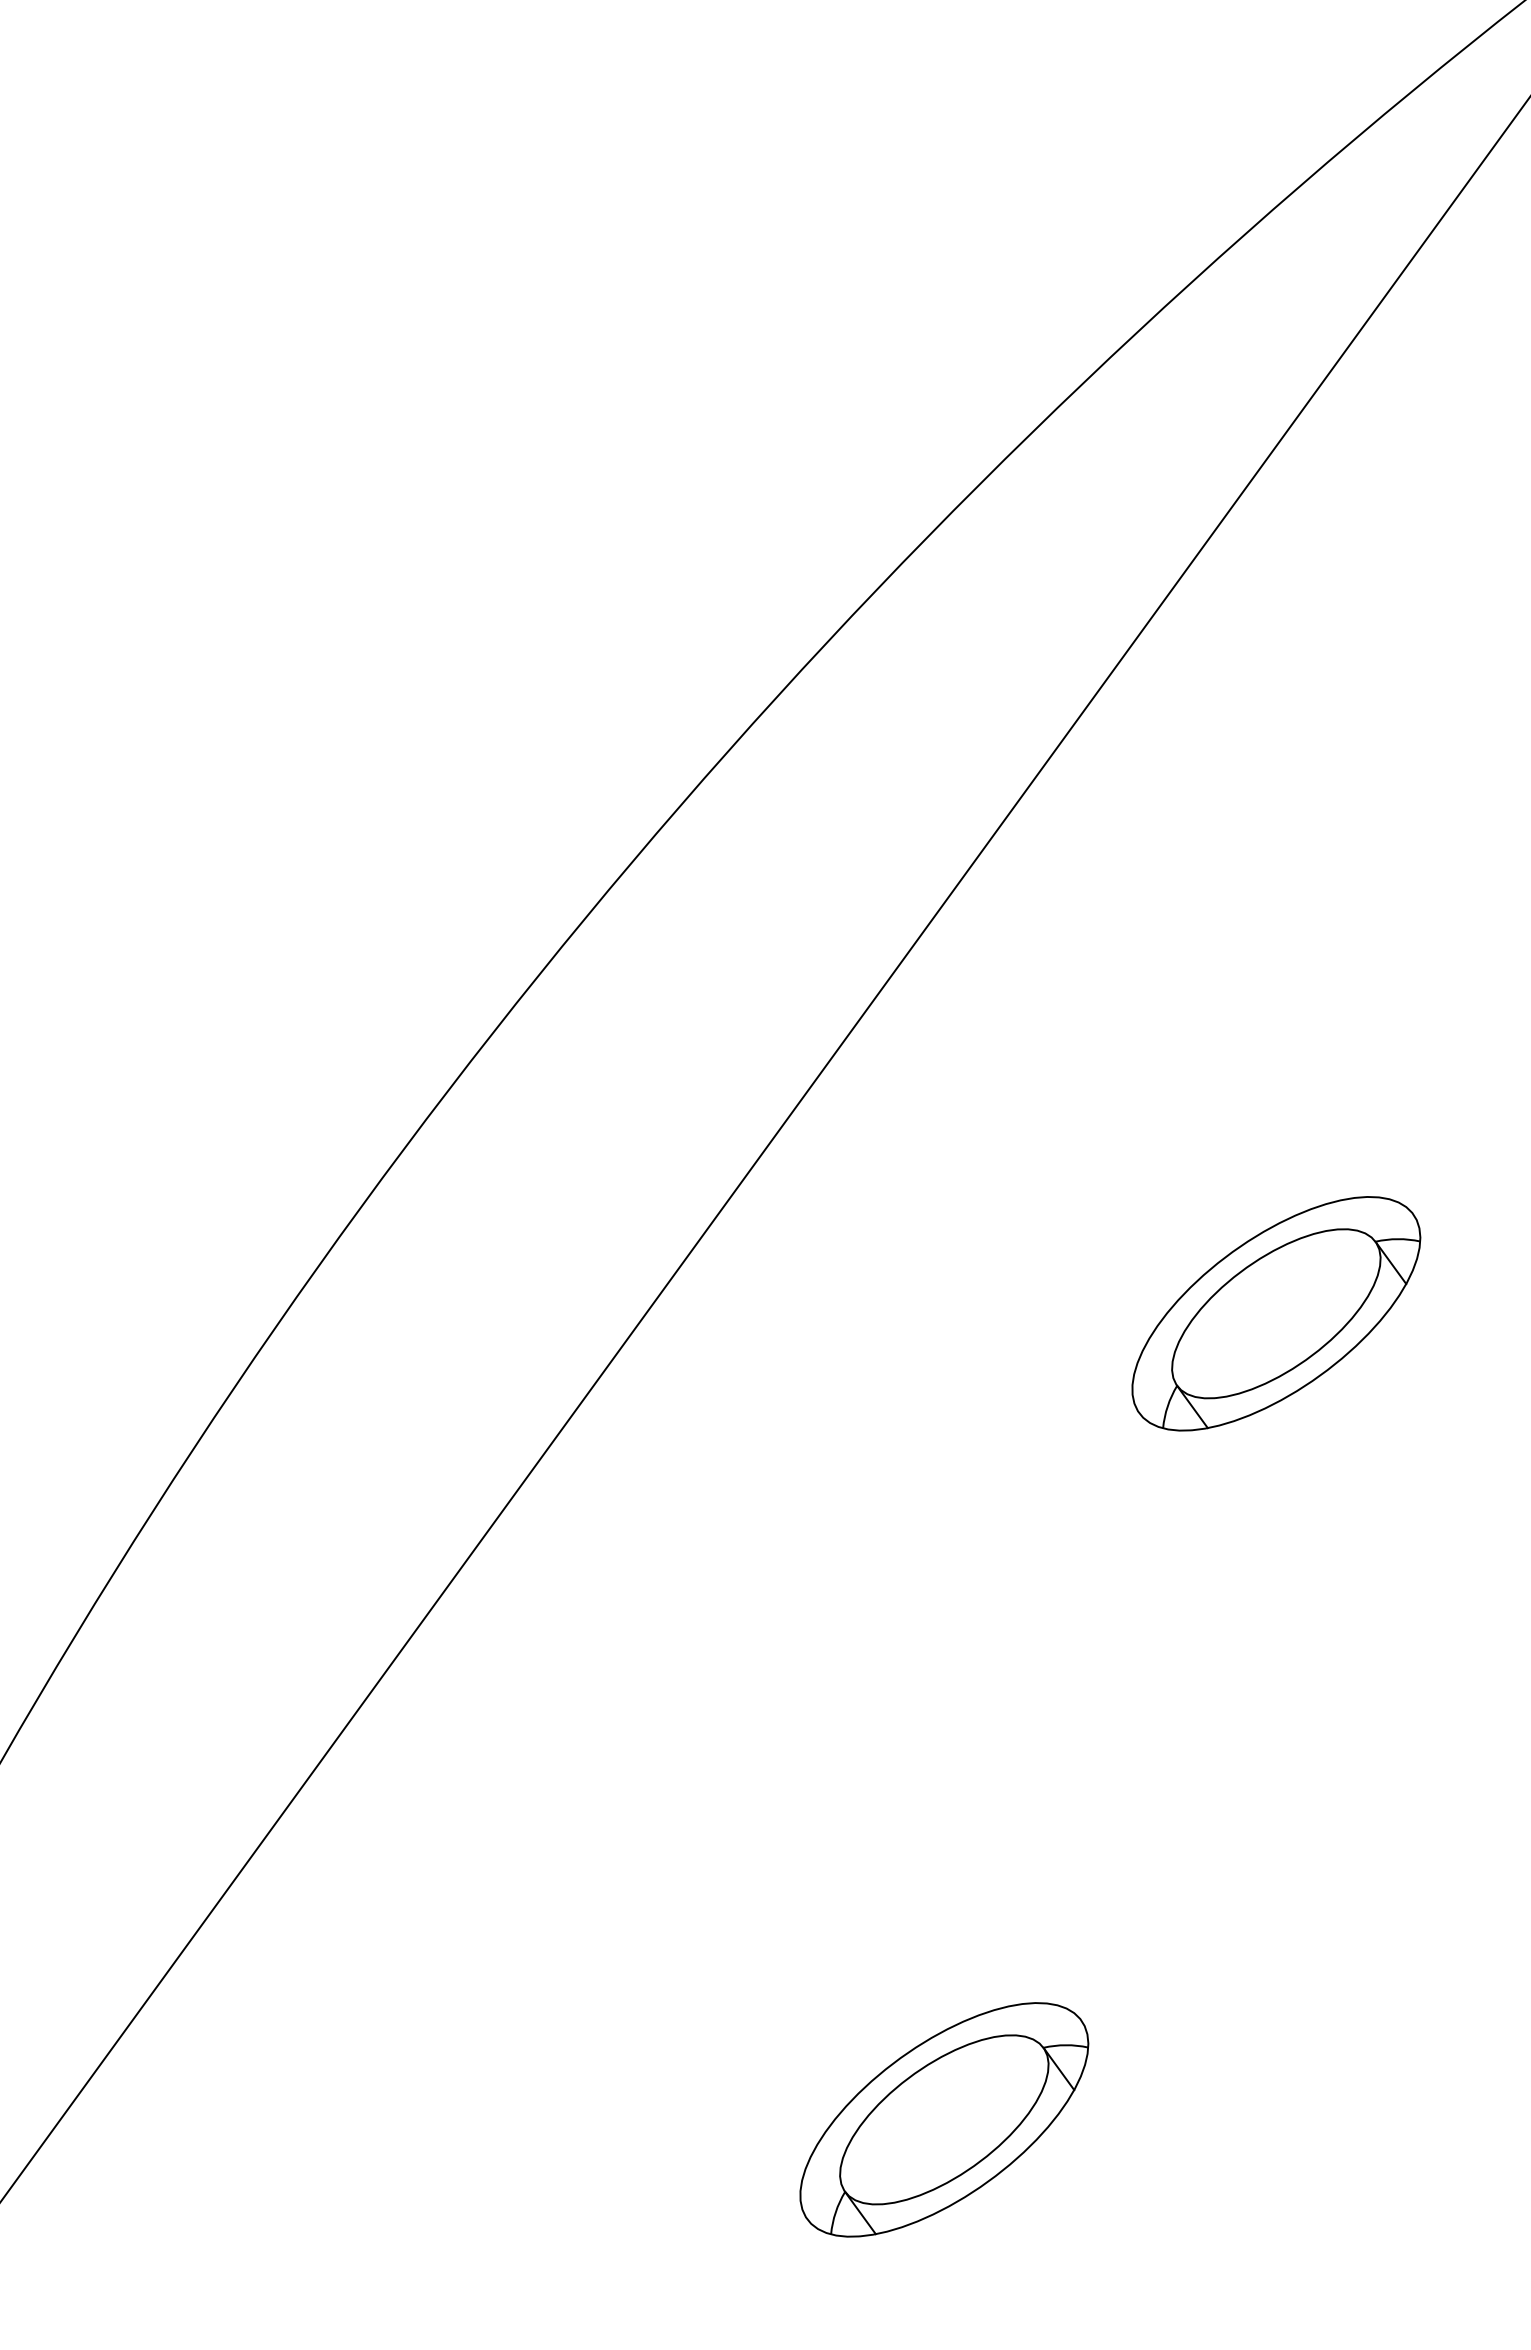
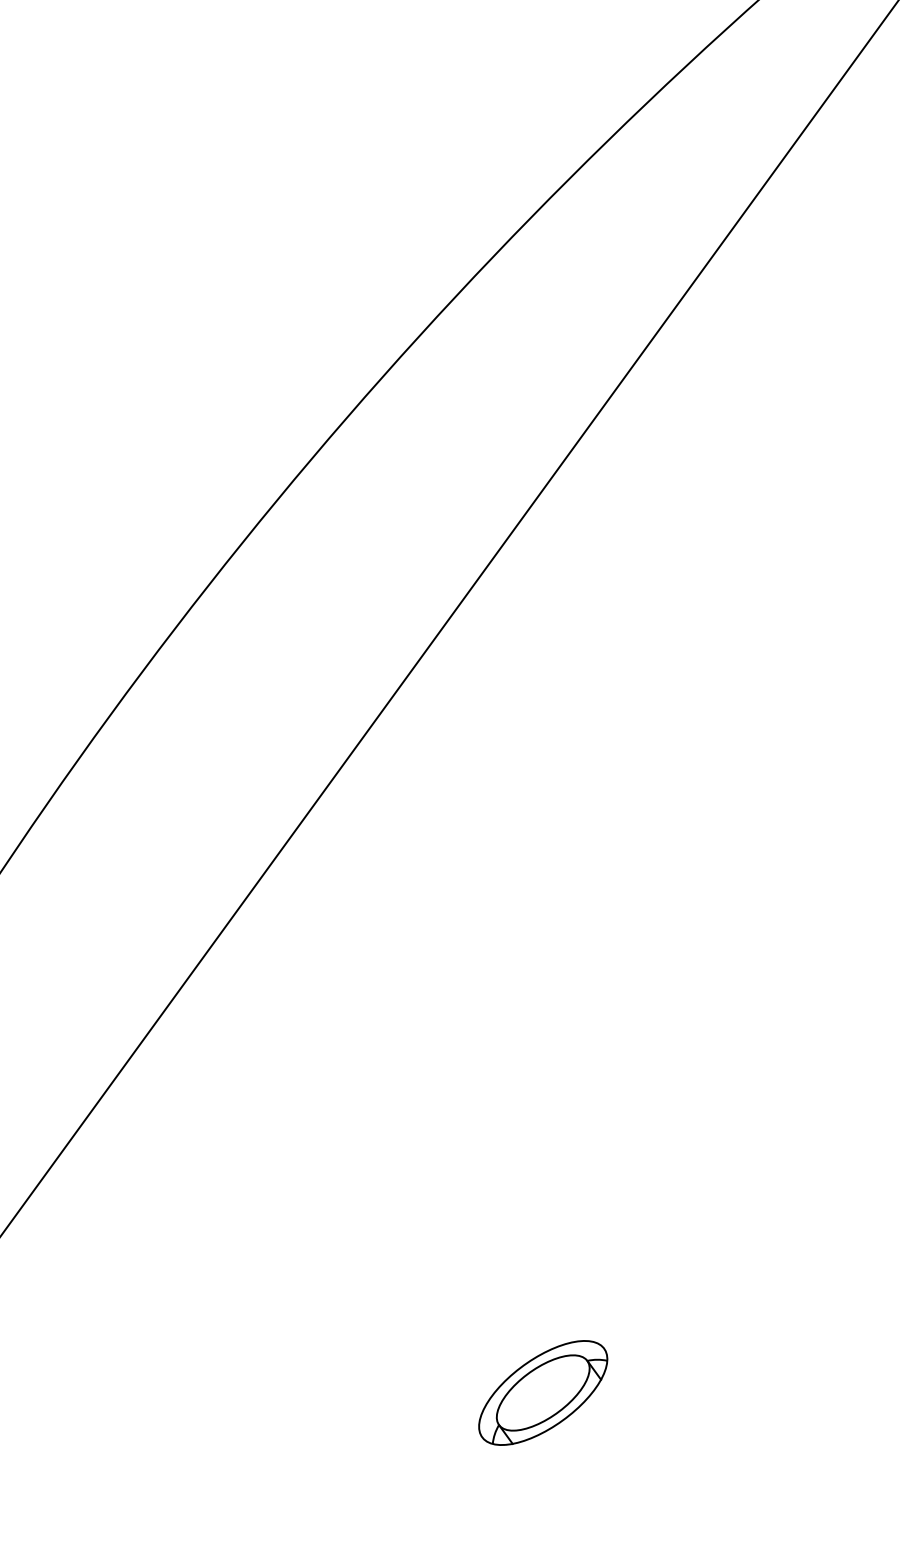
part: (1276, 1313) -> (789, 794), removed
part: (944, 2119) -> (543, 1392), size x0.6

